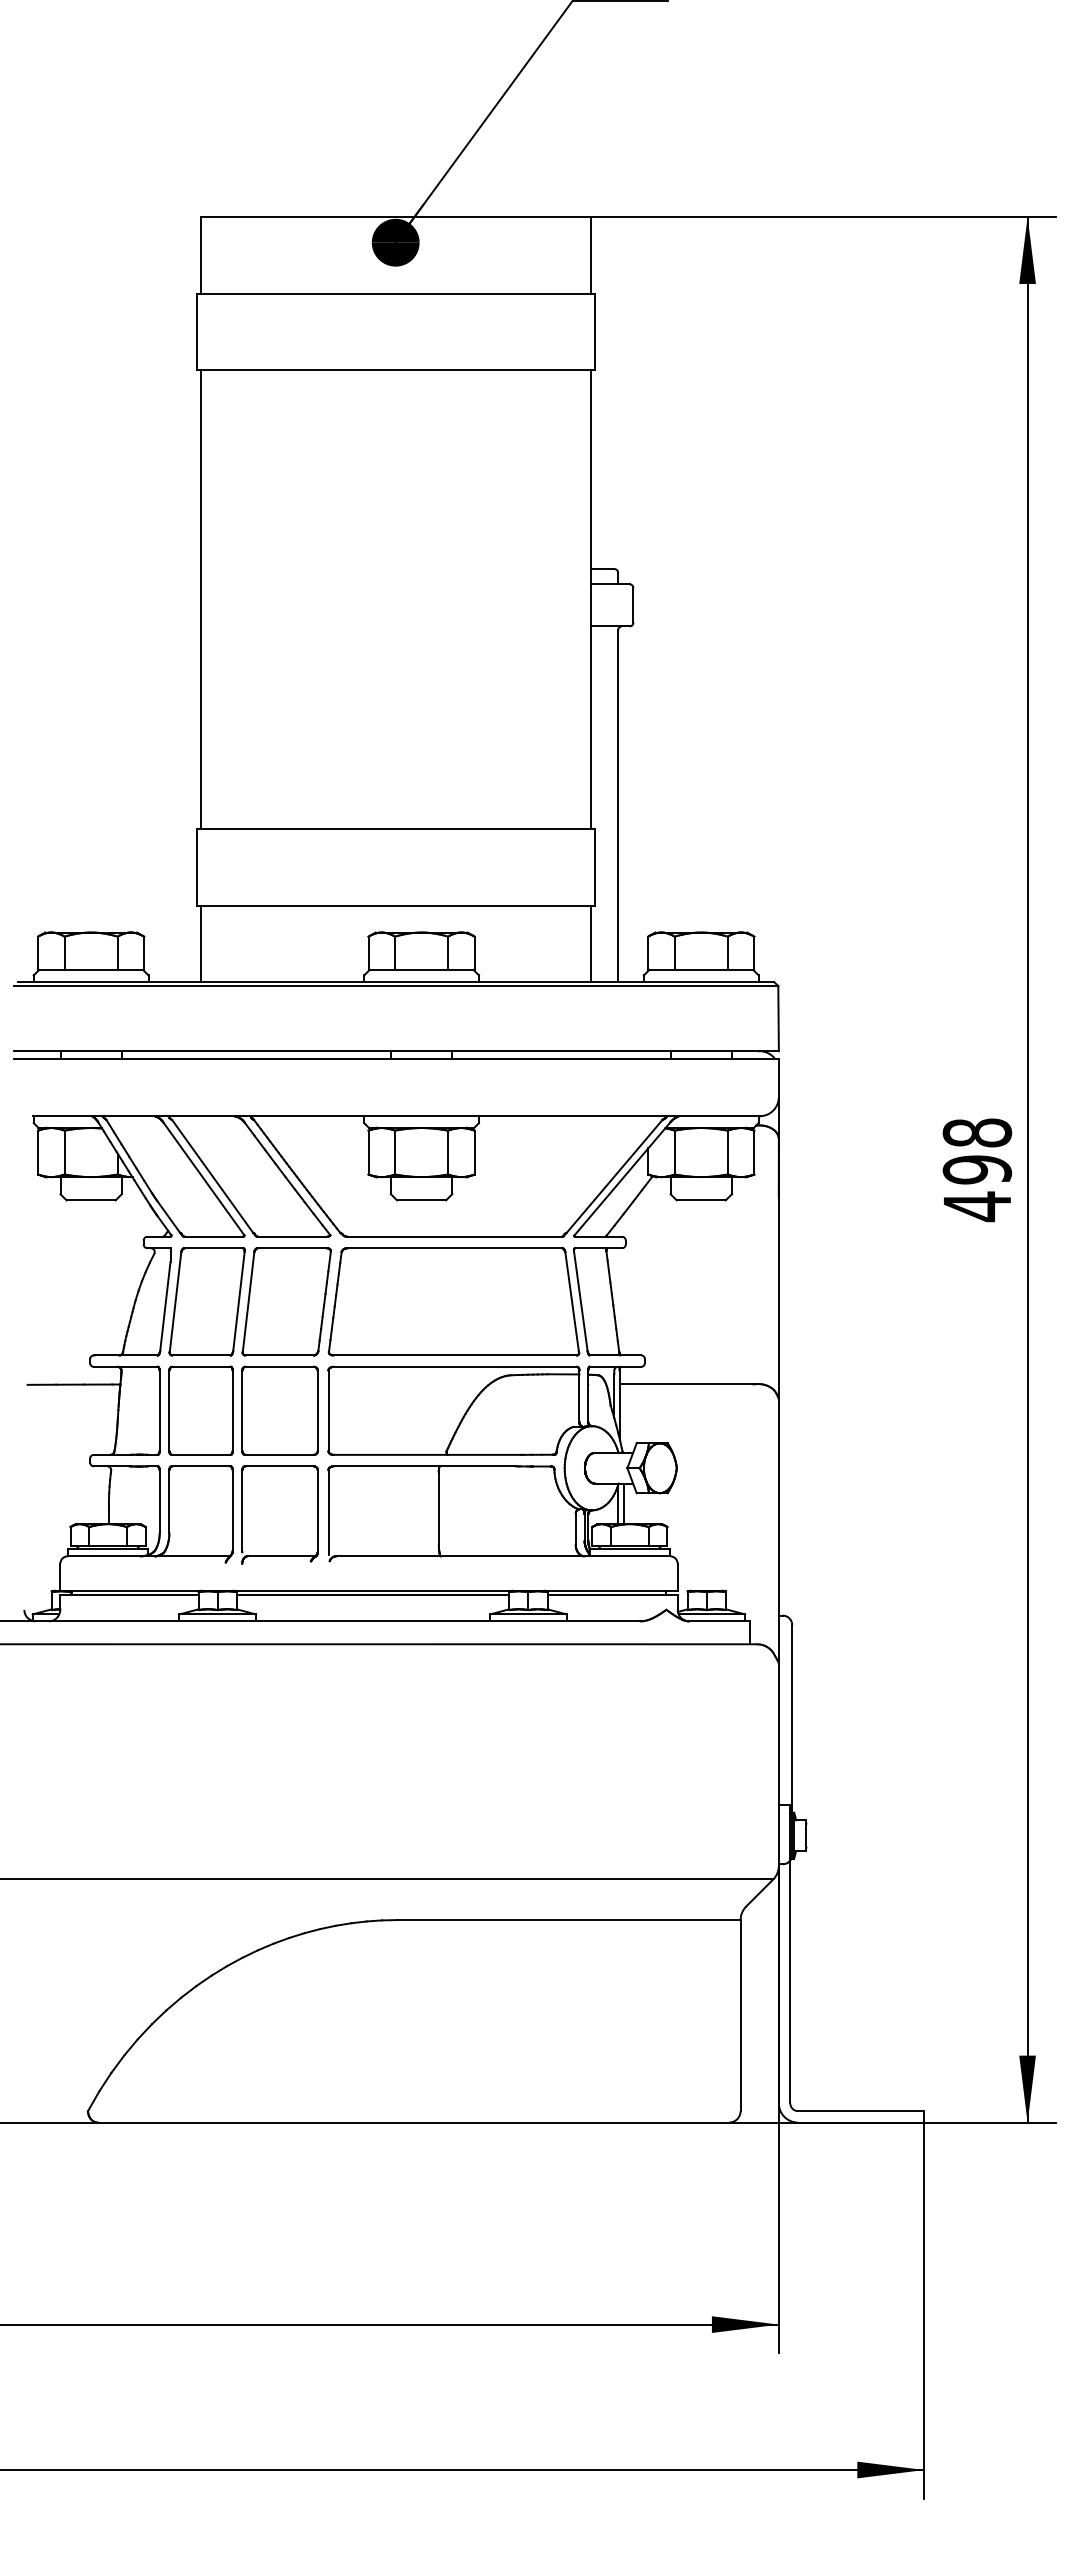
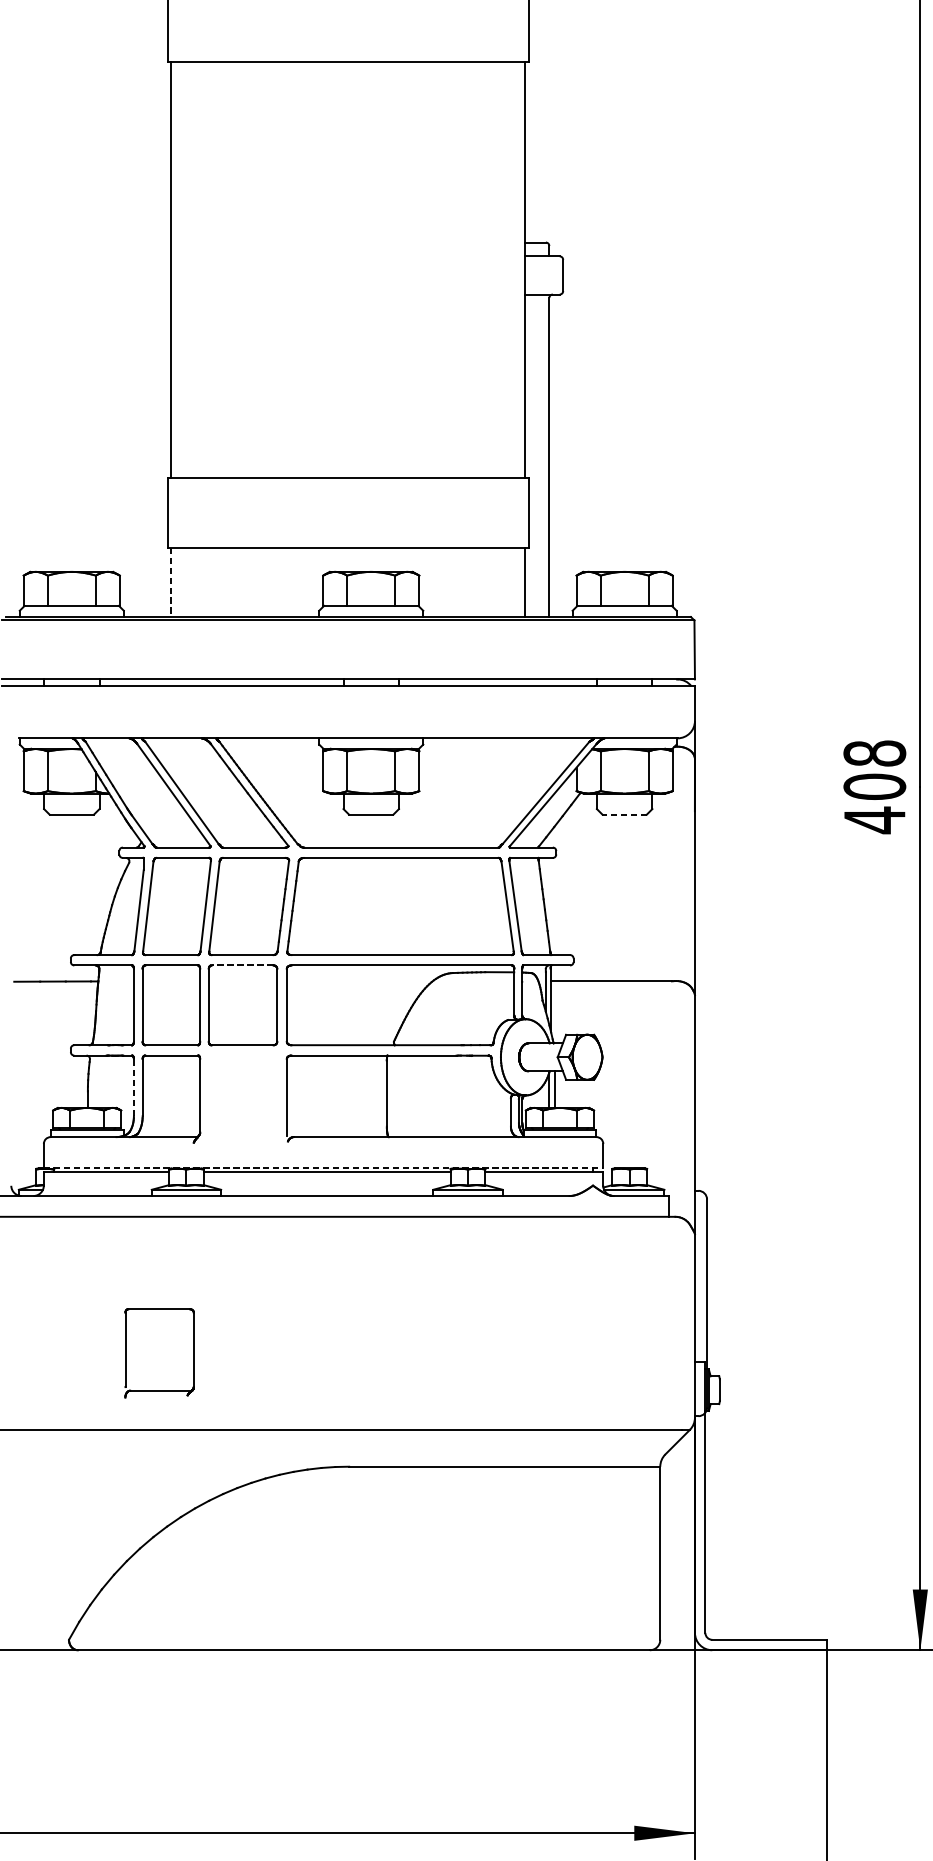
line: (201, 944) -> (171, 582), solid -> dashed
text: (977, 1169) -> (874, 786), 498 -> 408
line: (700, 1200) -> (623, 814), solid -> dashed
line: (279, 1366) -> (242, 965), solid -> dashed
line: (159, 1501) -> (133, 1087), solid -> dashed
part: (242, 1514) -> (125, 1352), moved
line: (369, 1590) -> (324, 1168), solid -> dashed

